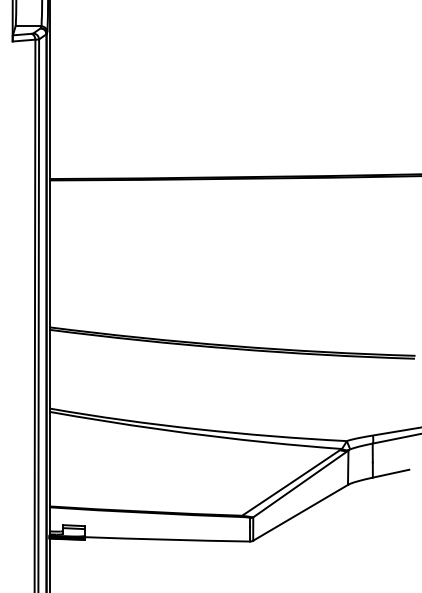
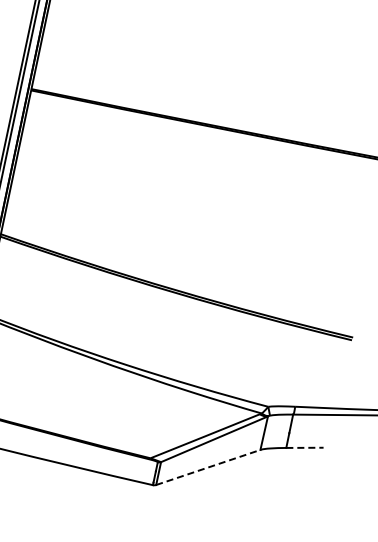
line: (391, 473) -> (305, 447), solid -> dashed
line: (300, 512) -> (208, 467), solid -> dashed

